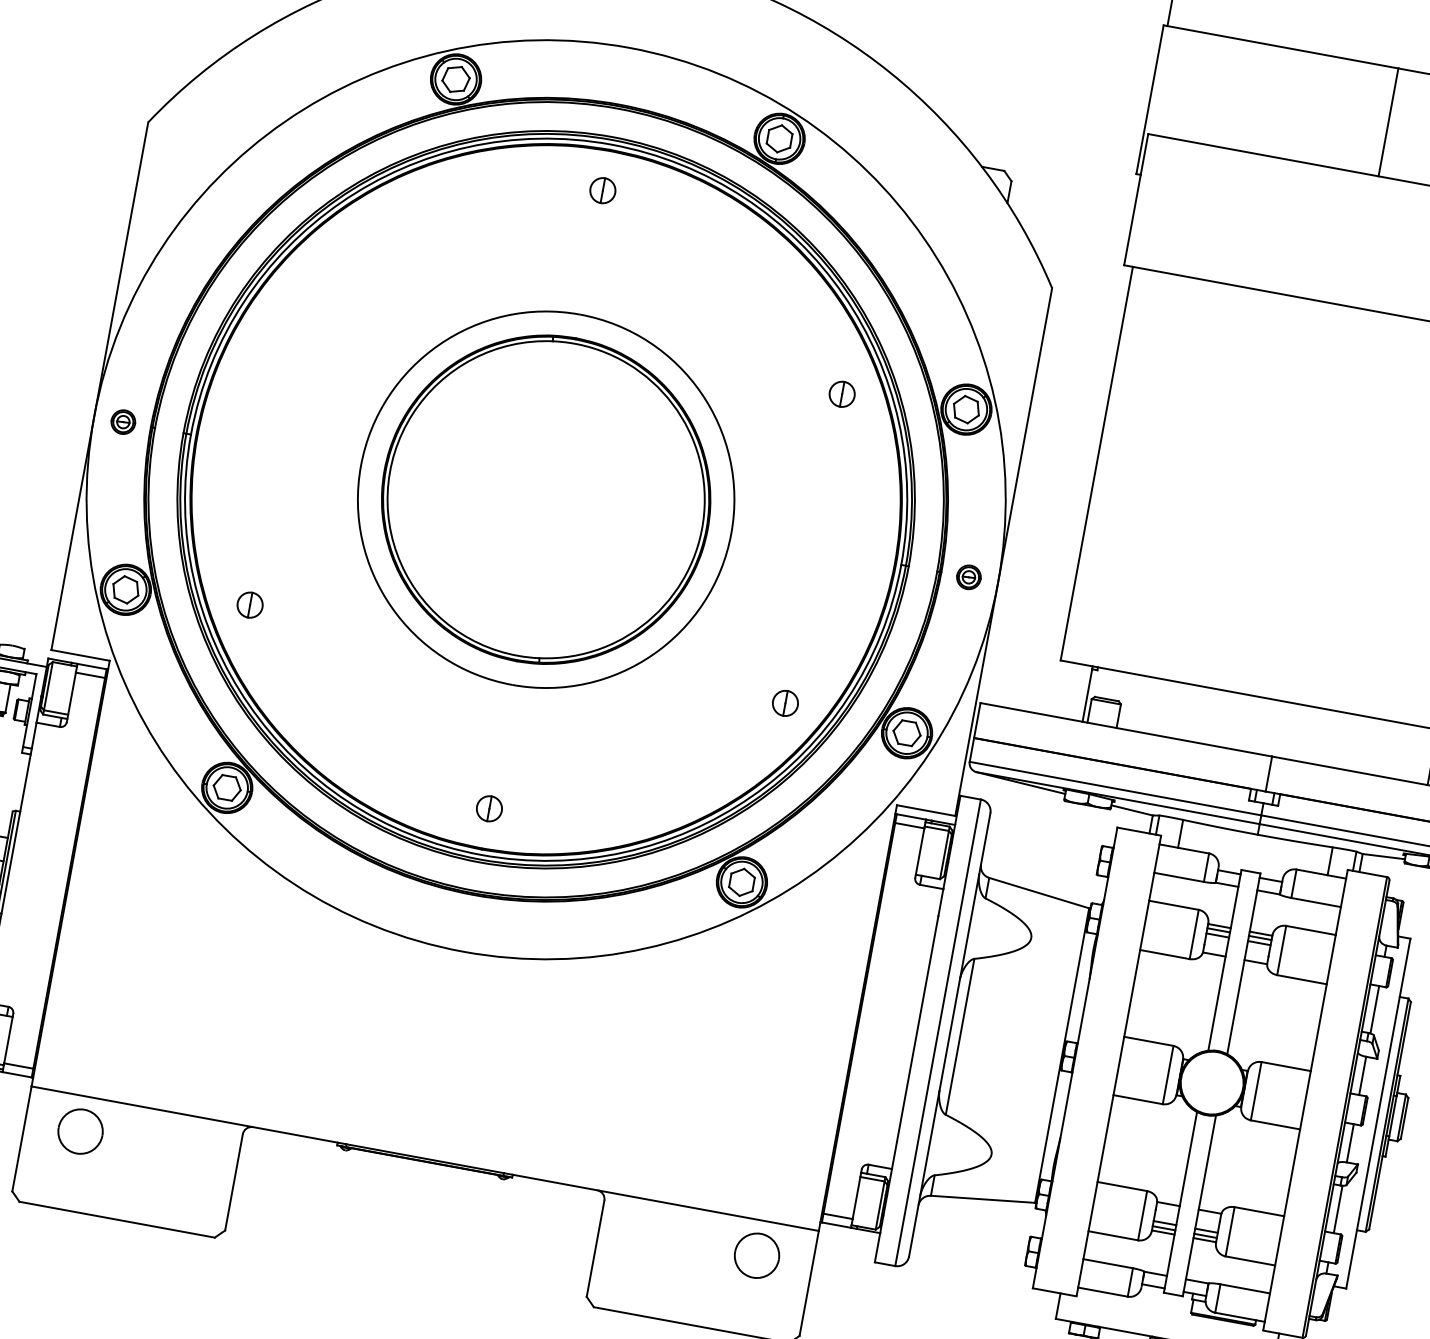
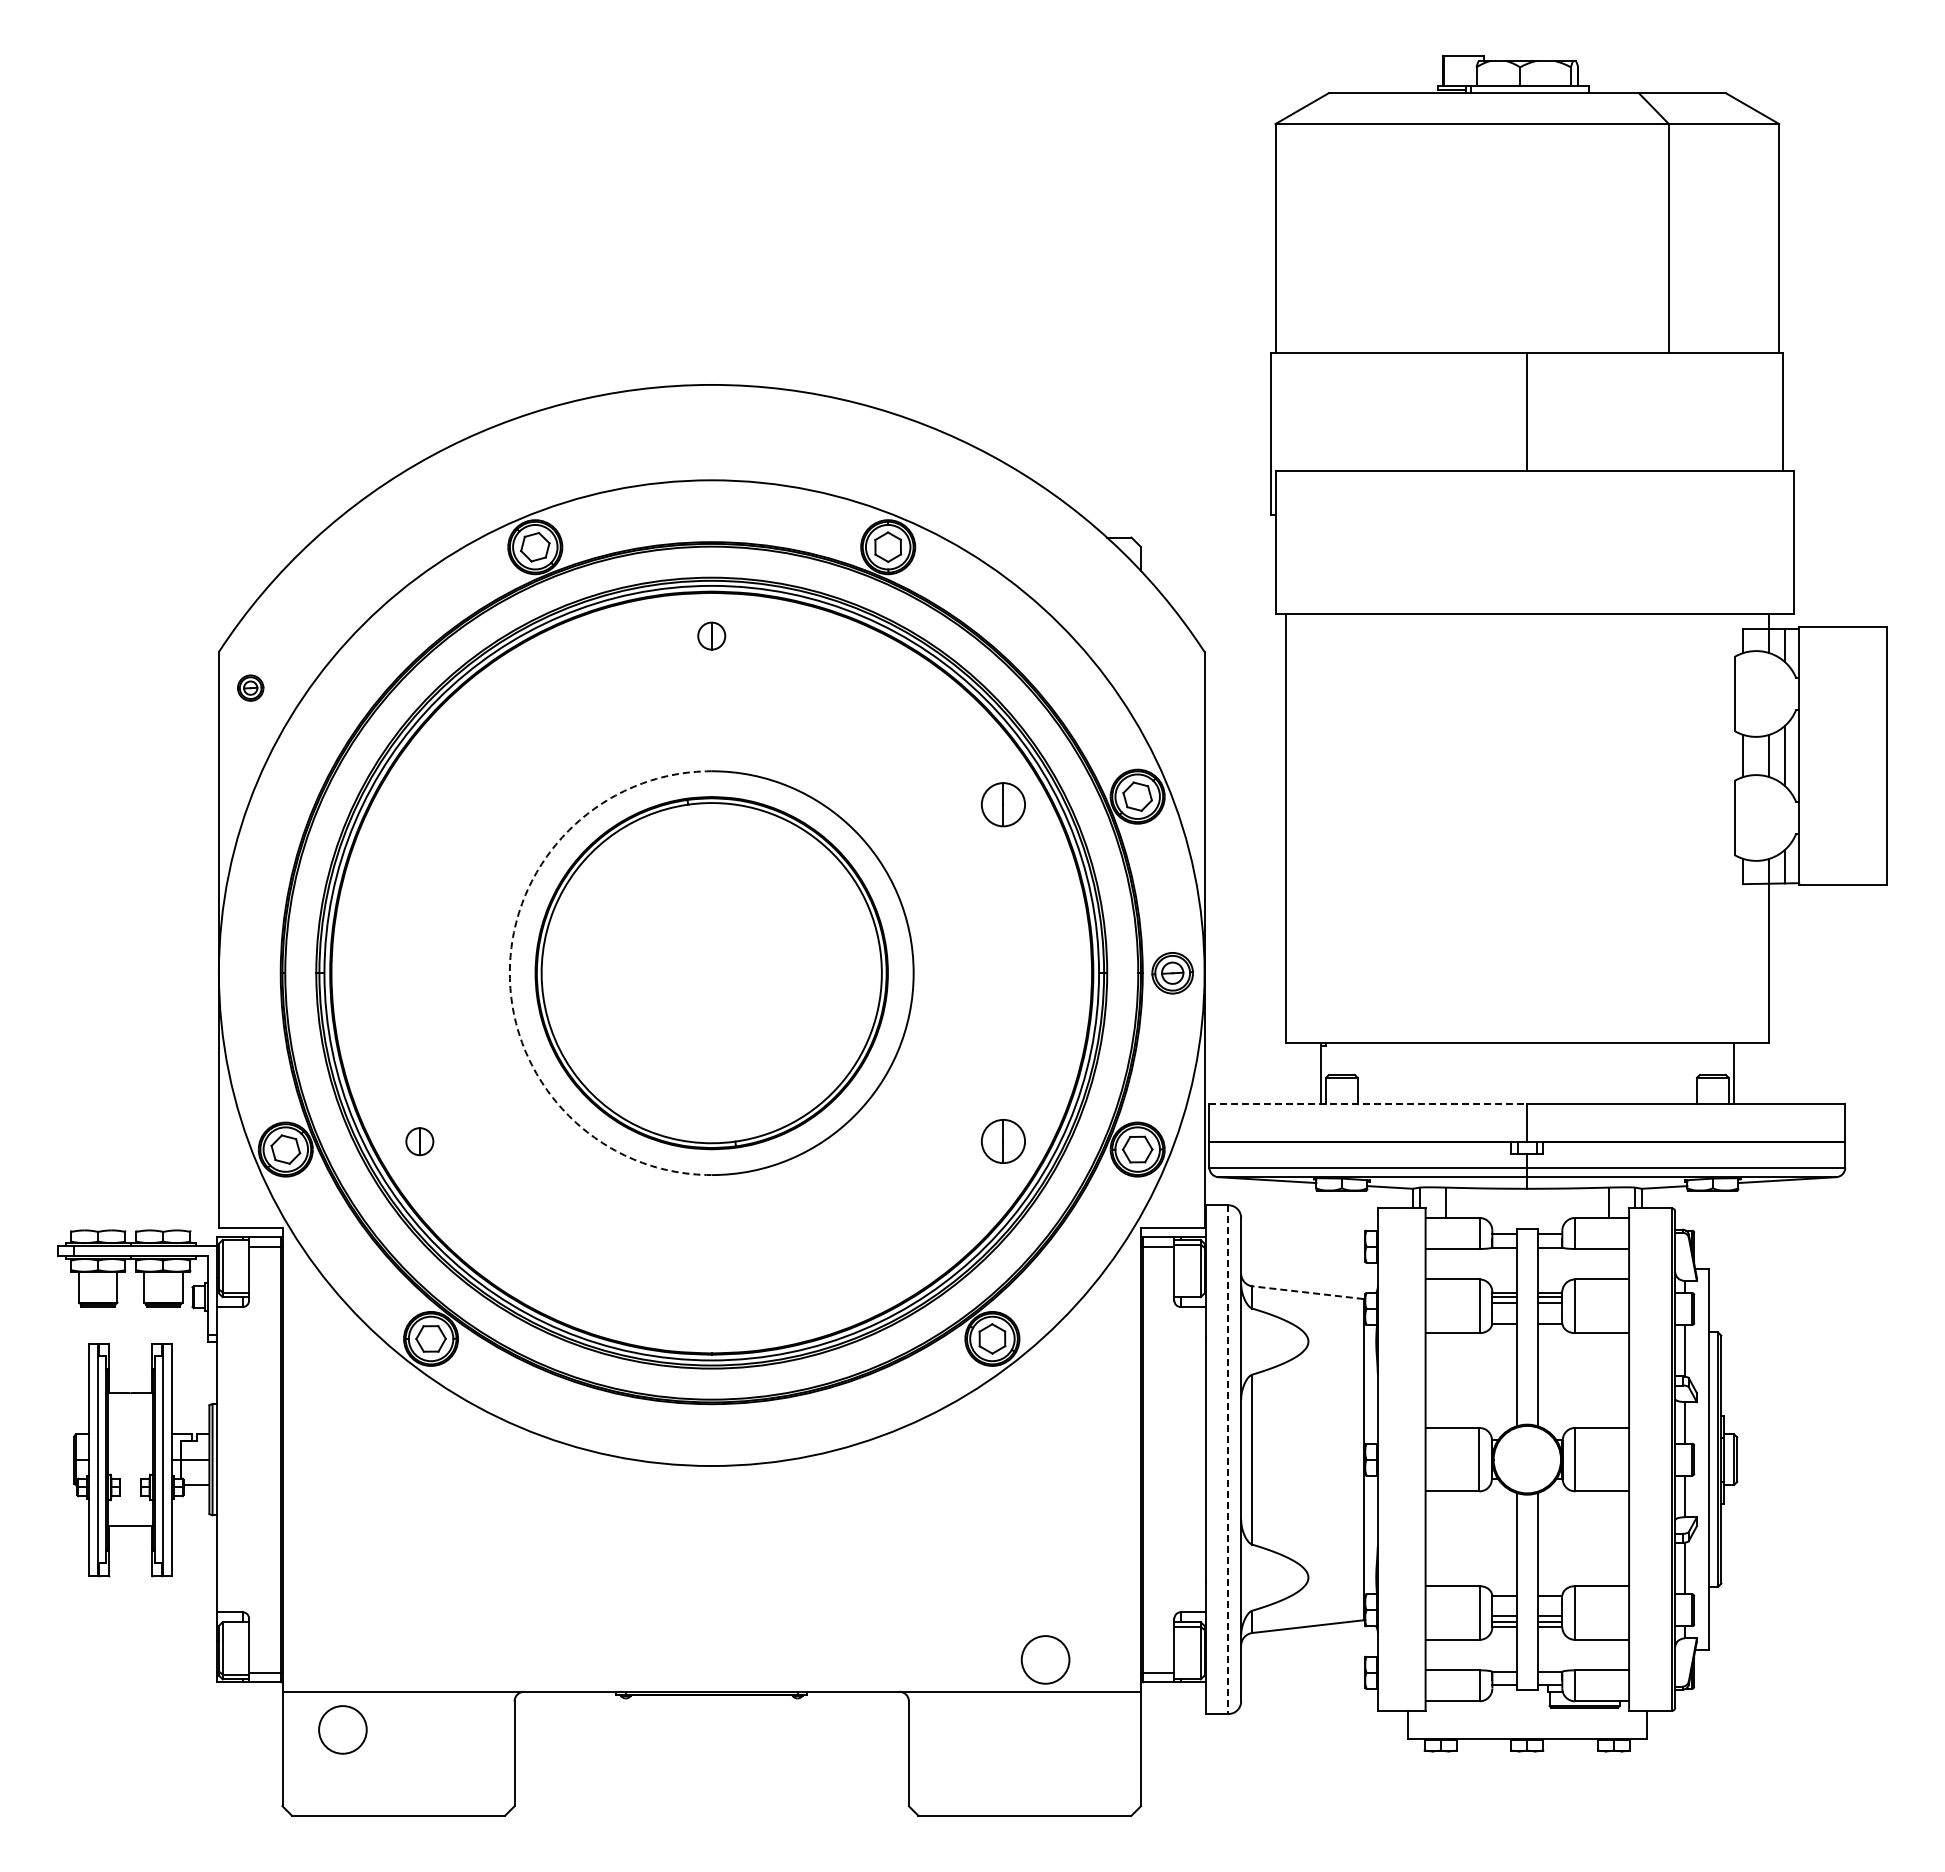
part: (842, 394) -> (1003, 804), size x1.6
part: (123, 421) -> (250, 687), moved
arc: (360, 466) -> (509, 973), solid -> dashed
part: (968, 576) -> (1172, 972), size x1.6
part: (785, 703) -> (1003, 1141), size x1.6
line: (1126, 729) -> (1368, 1103), solid -> dashed
part: (489, 808) -> (711, 1309), removed
line: (1038, 892) -> (1307, 1292), solid -> dashed
line: (937, 1033) -> (1228, 1460), solid -> dashed
part: (757, 1255) -> (1045, 1659), moved

